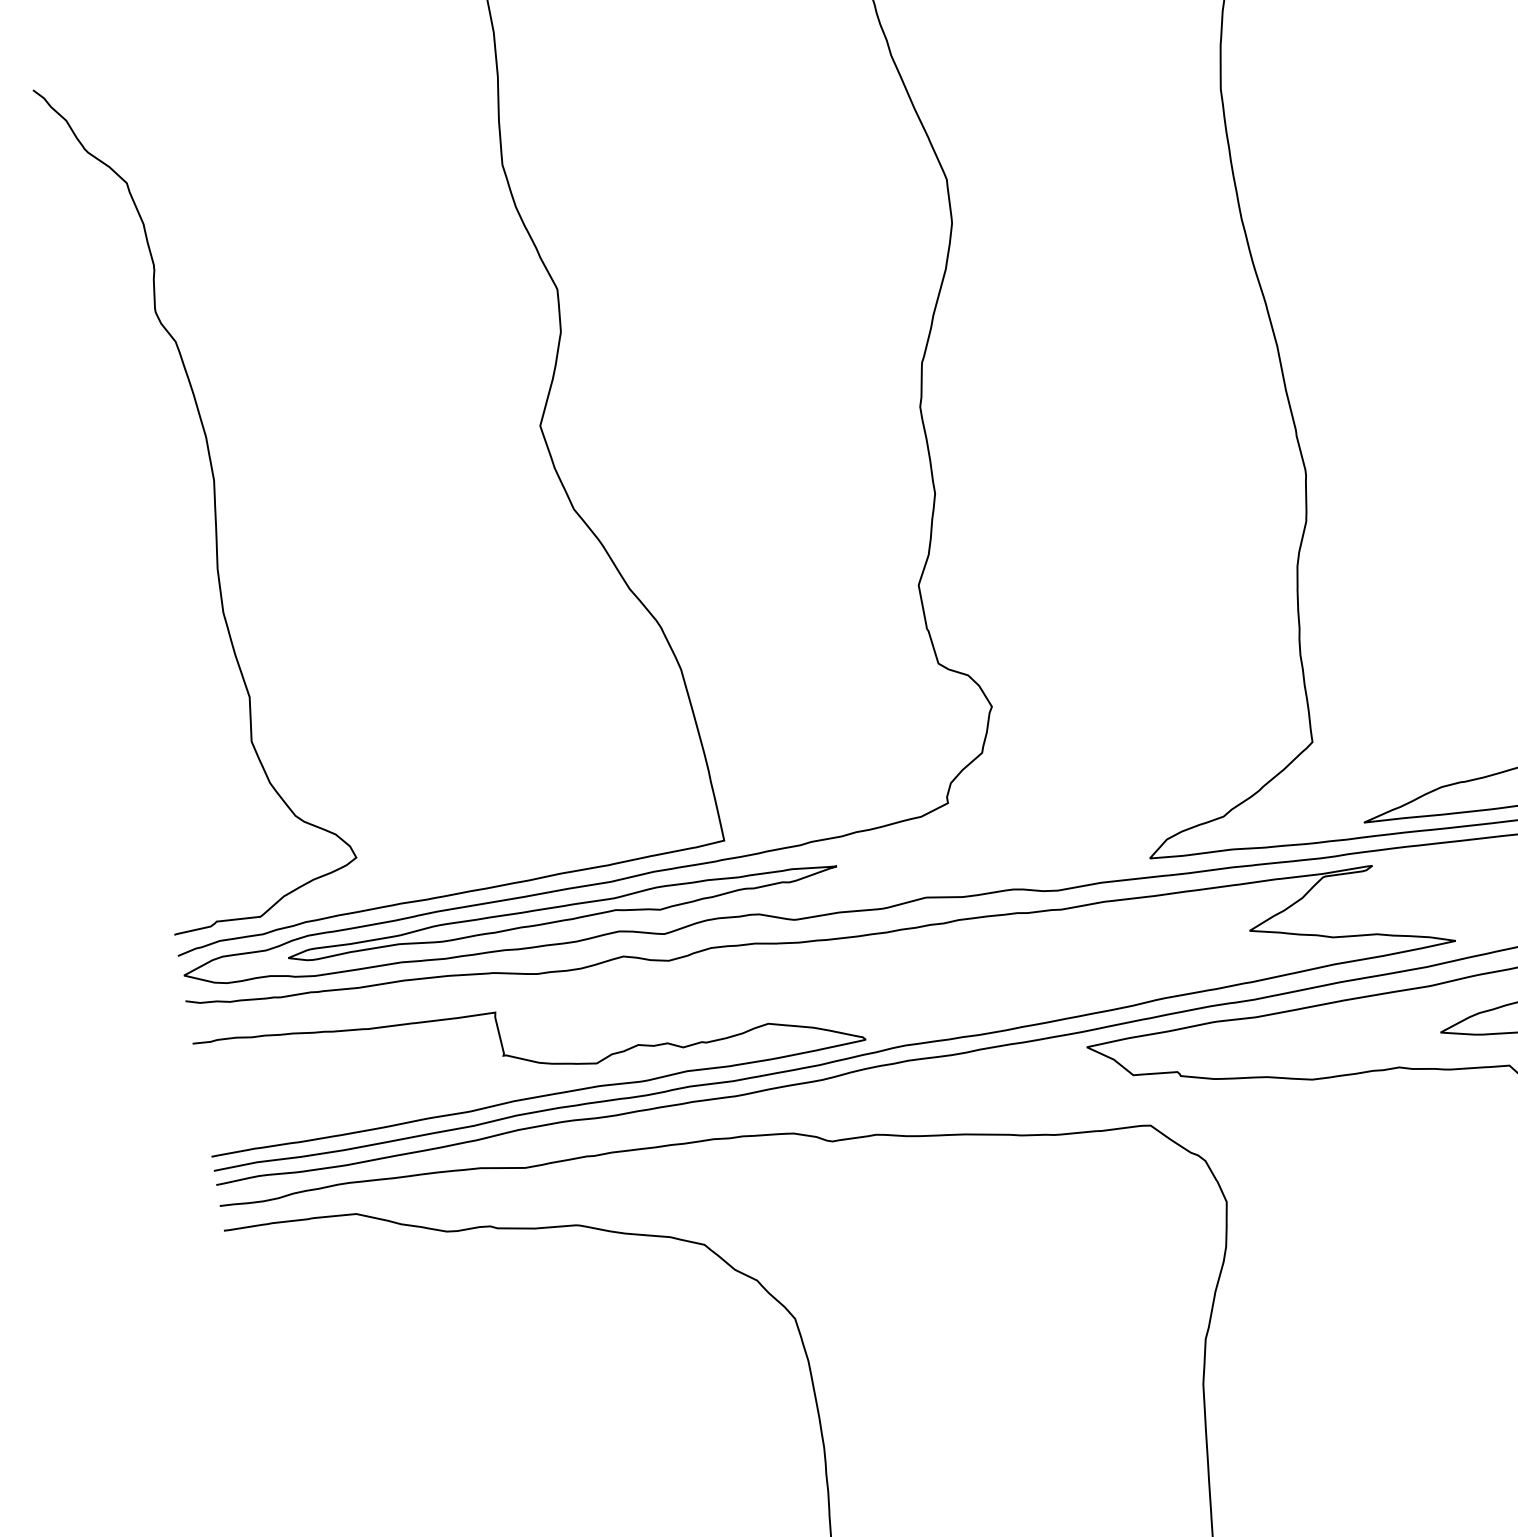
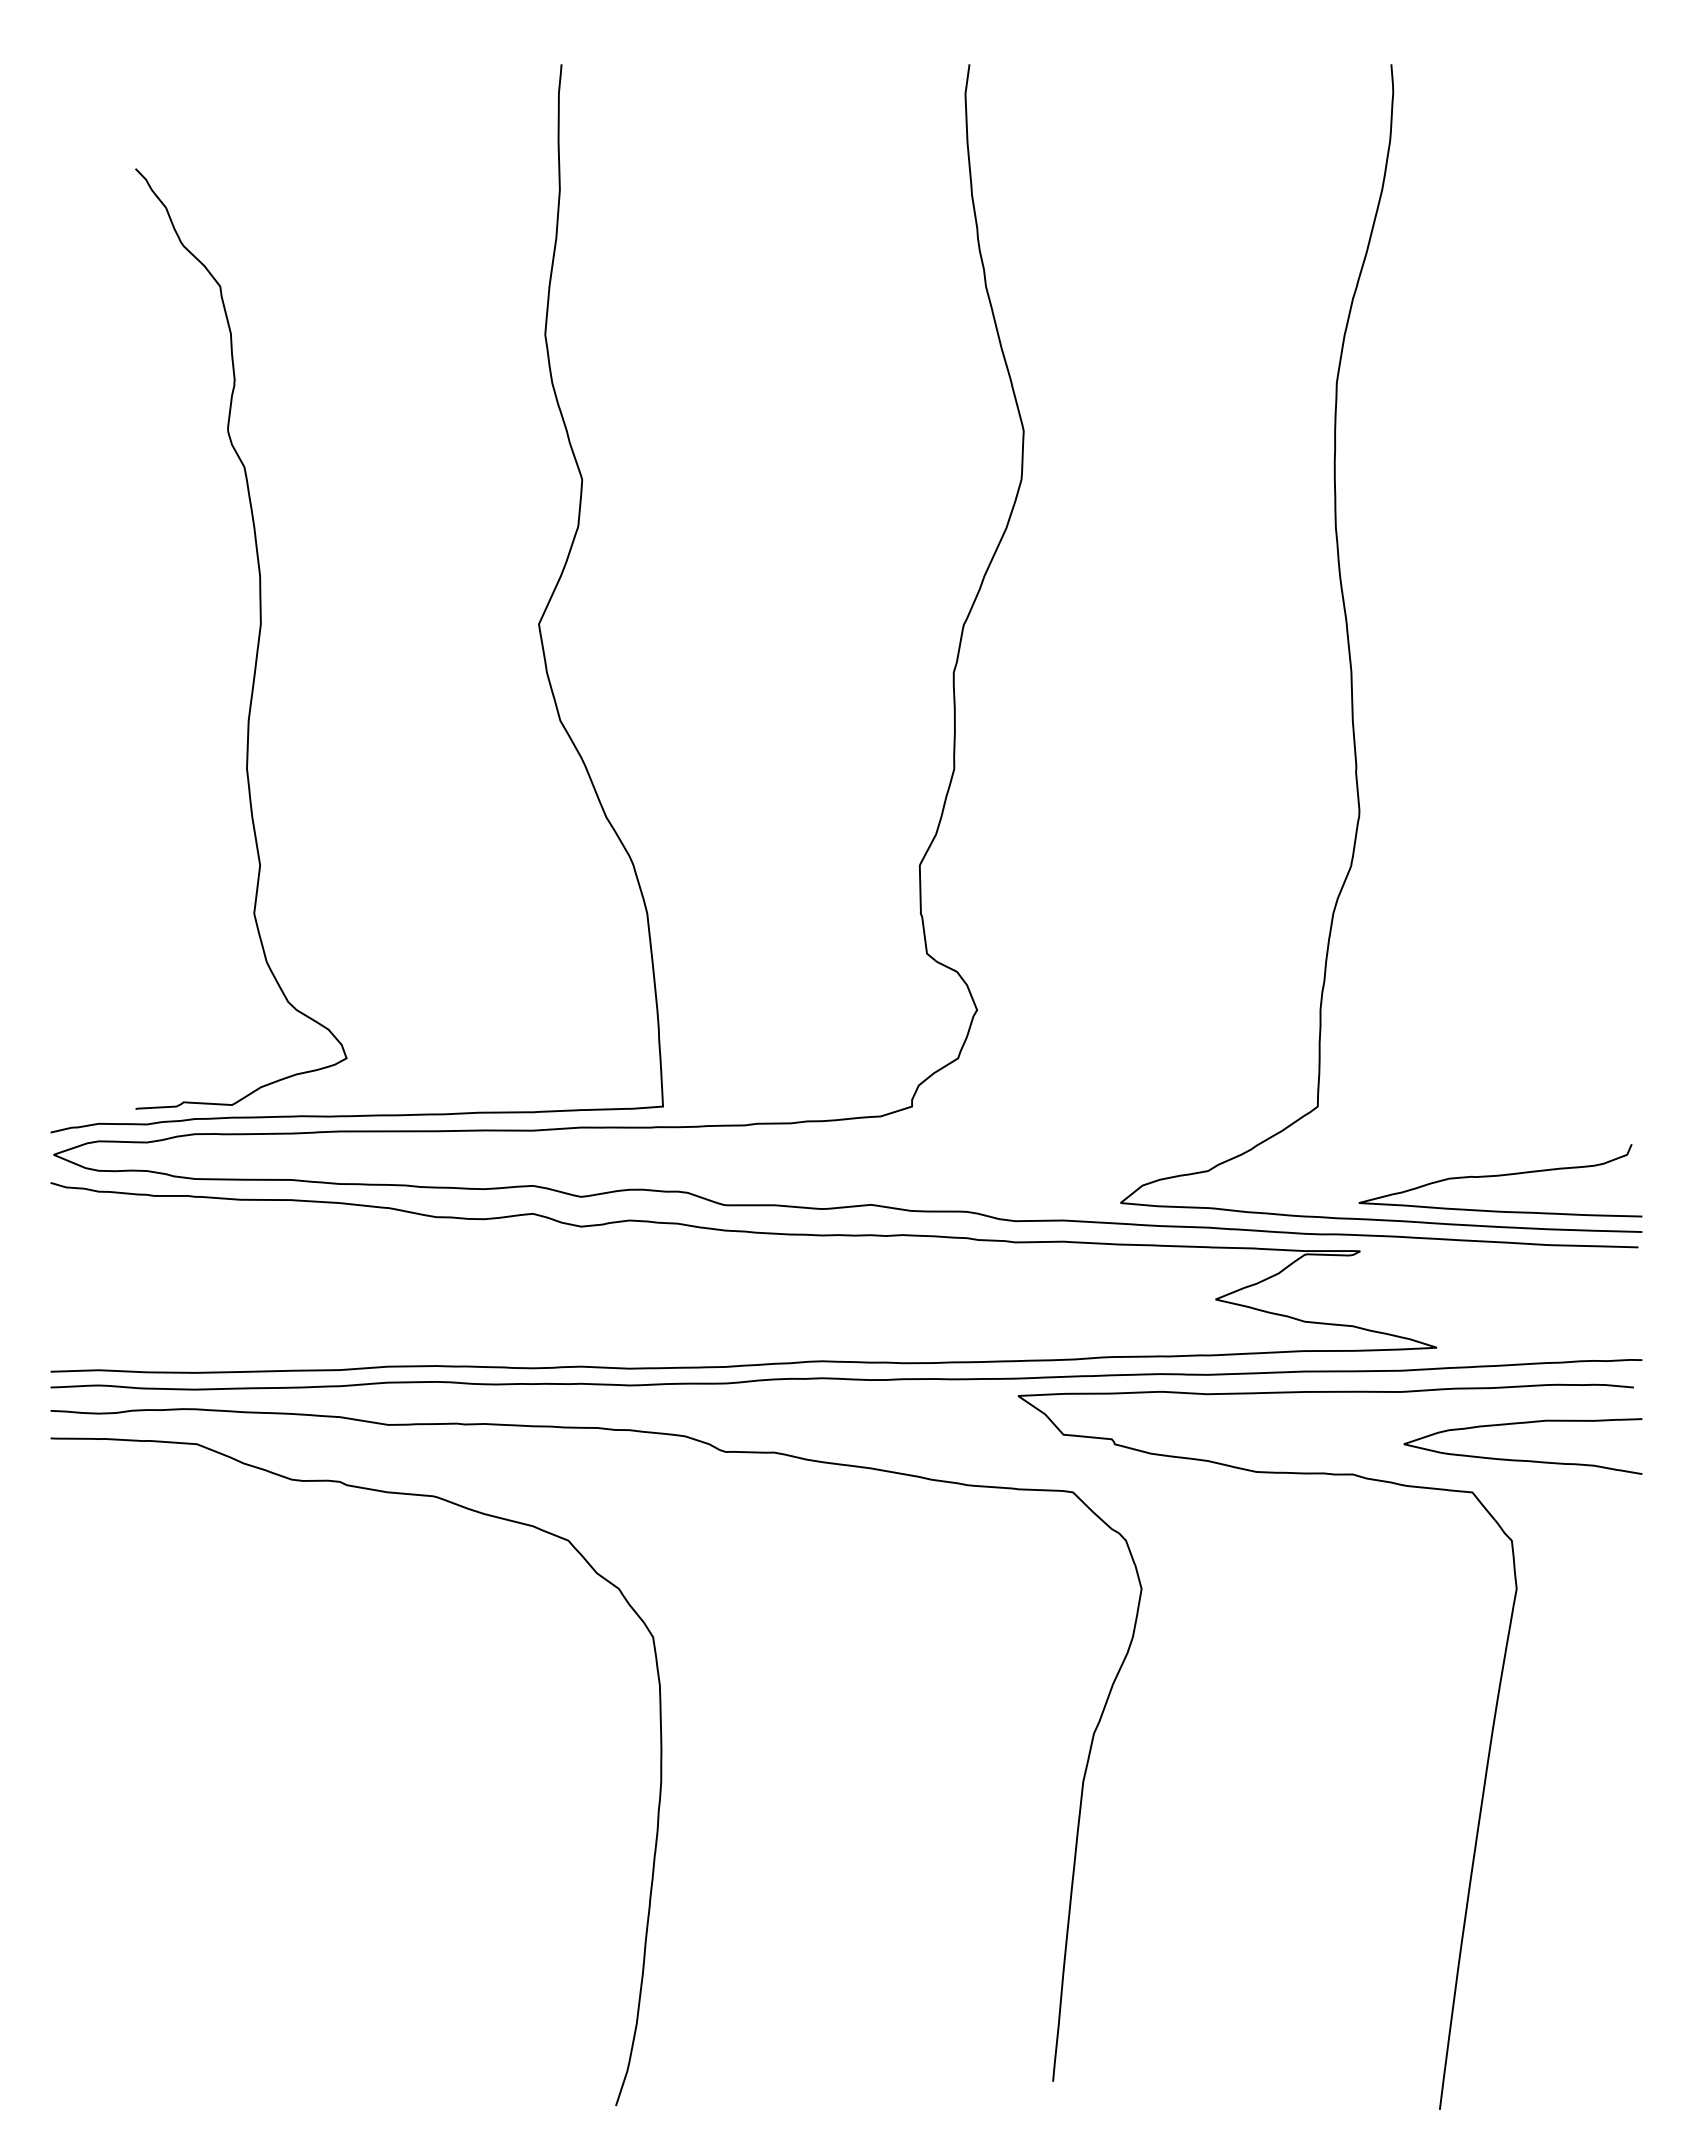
curve: (213, 496) -> (257, 641), moved
part: (562, 914) -> (474, 1157), removed
curve: (527, 1059) -> (410, 1307), removed

